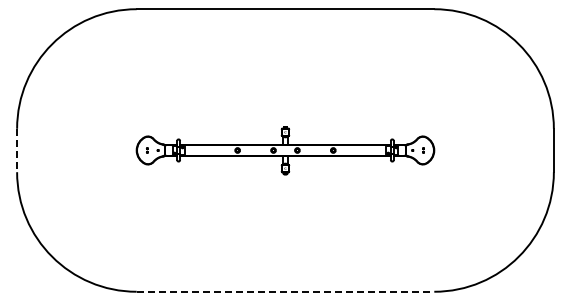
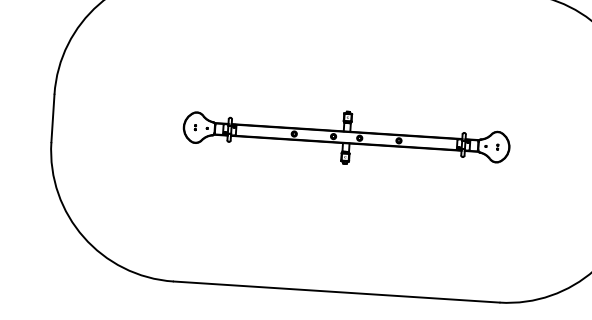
line: (17, 150) -> (53, 118), dashed -> solid
line: (285, 291) -> (336, 291), dashed -> solid

